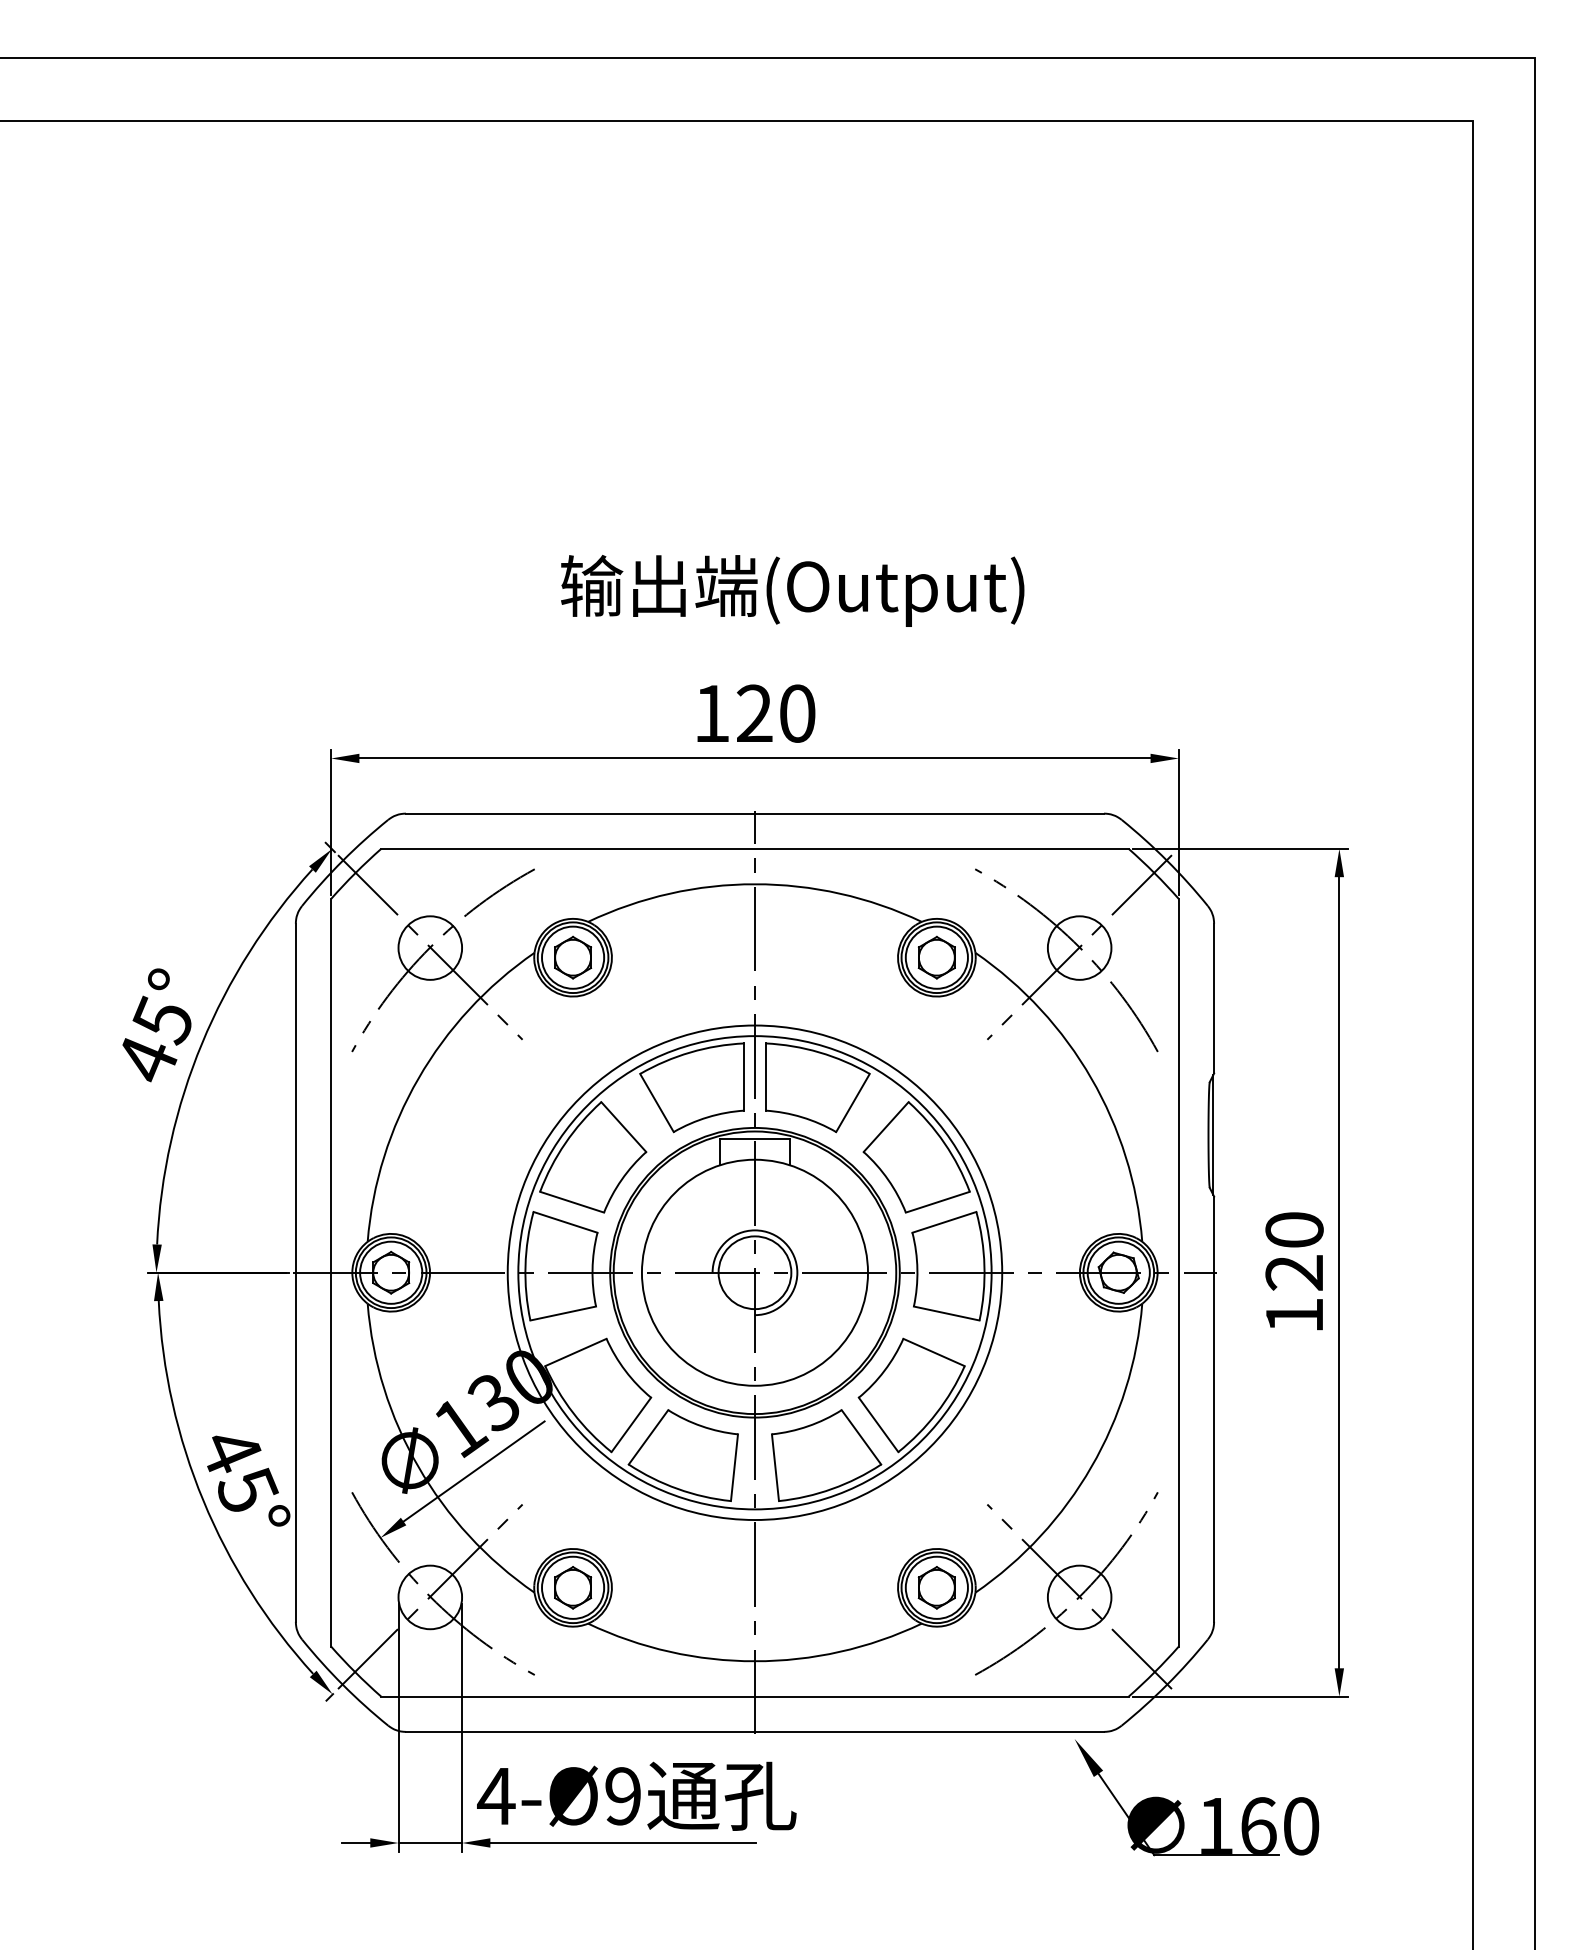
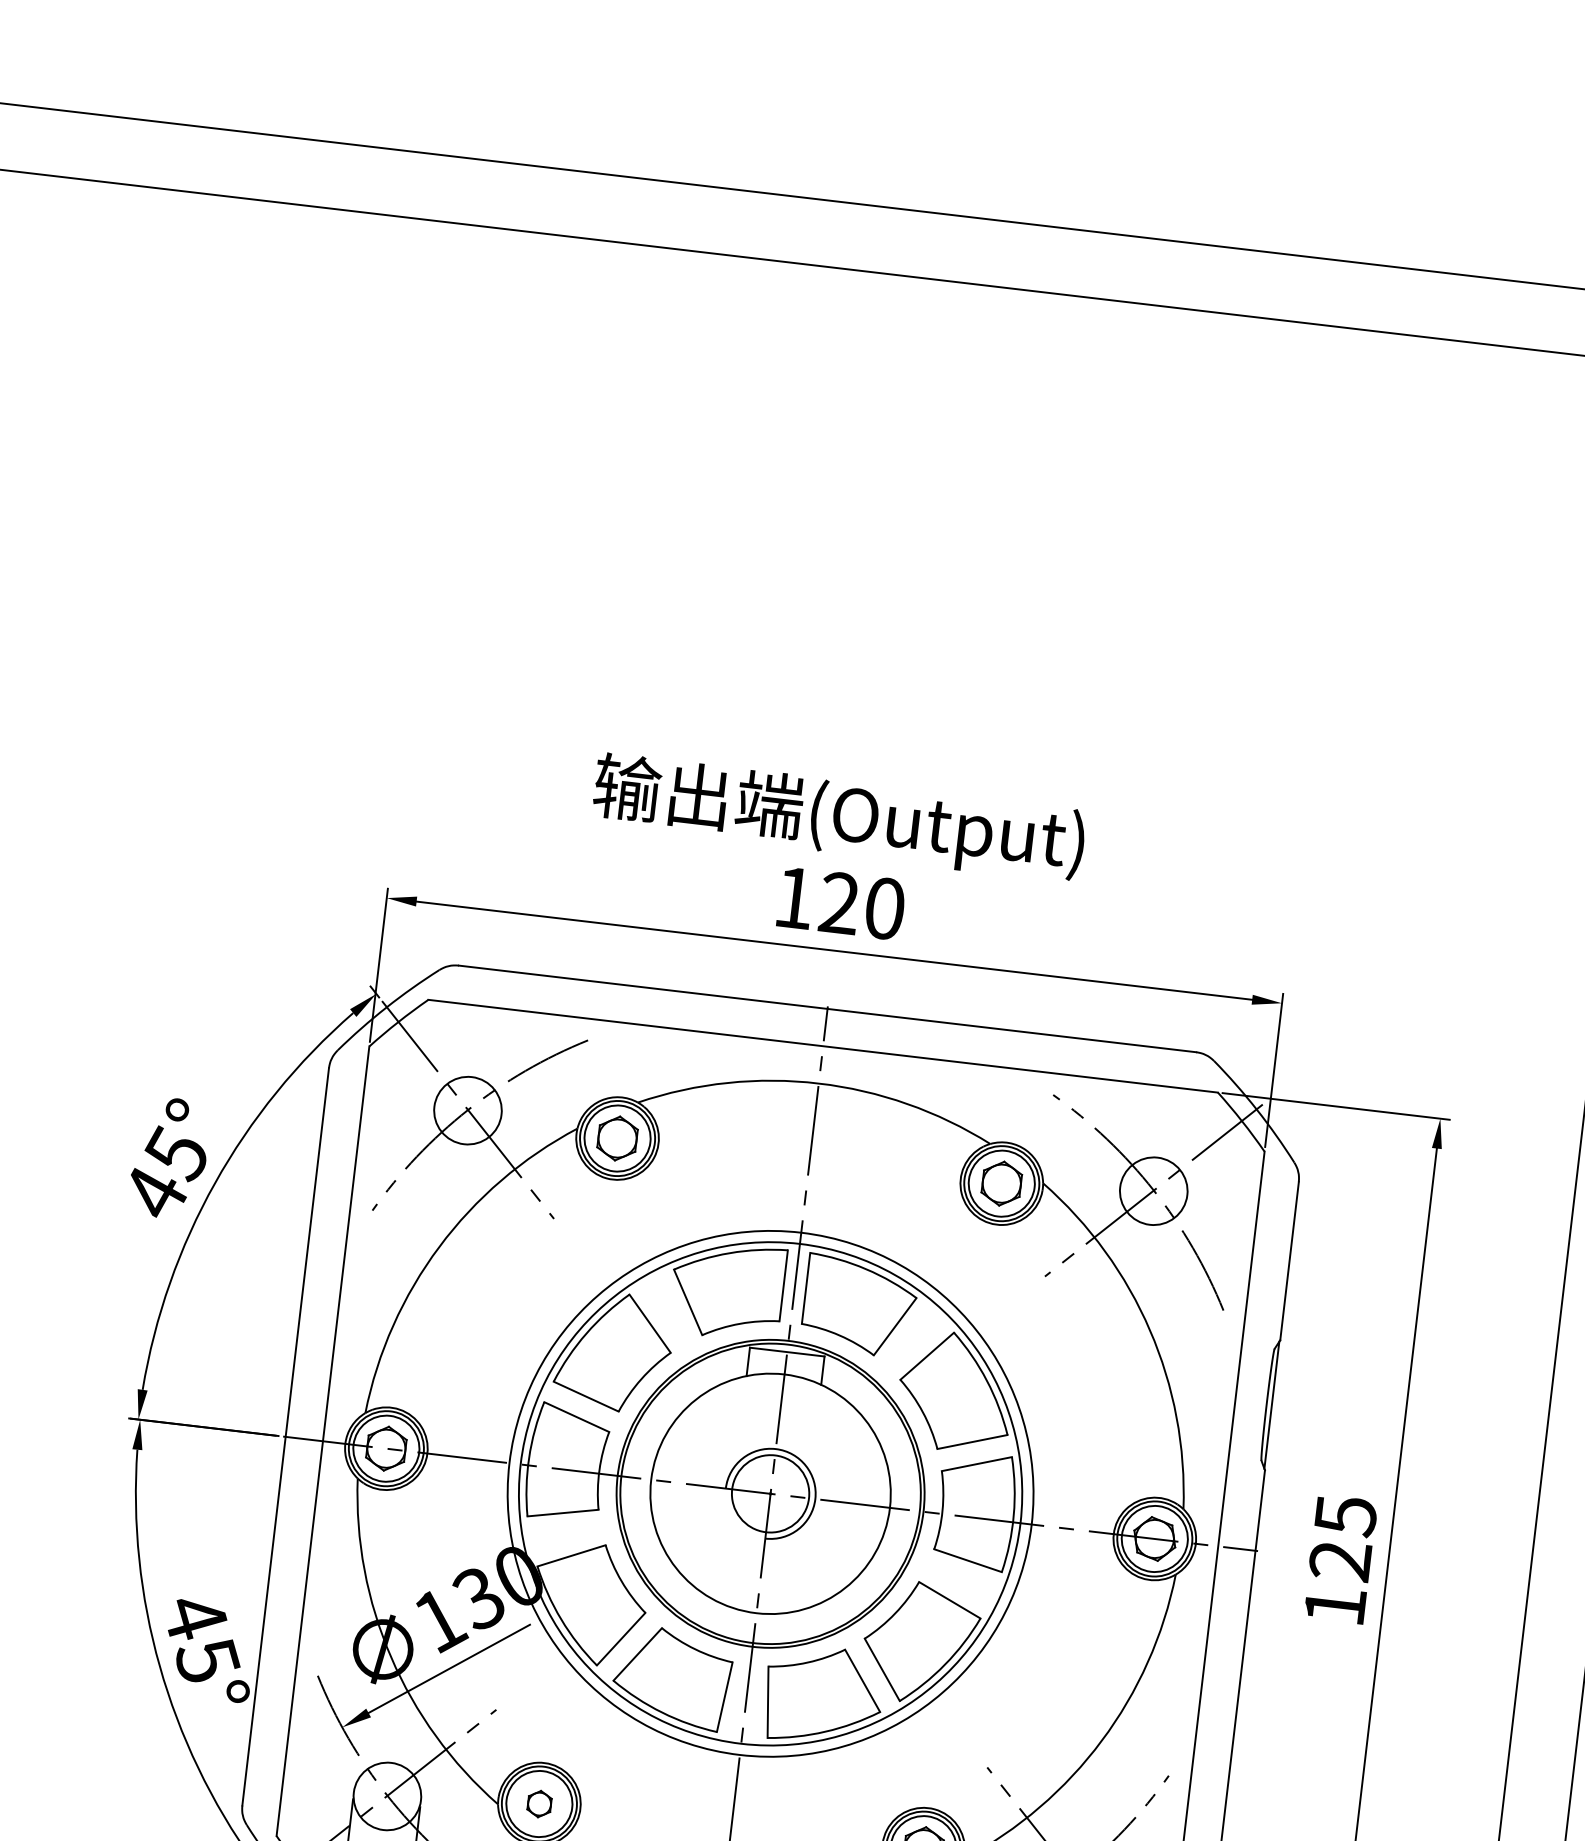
text: (792, 590) -> (838, 817), moved
text: (1294, 1230) -> (1345, 1516), 120 -> 125
part: (573, 1587) -> (539, 1803), size x0.6

